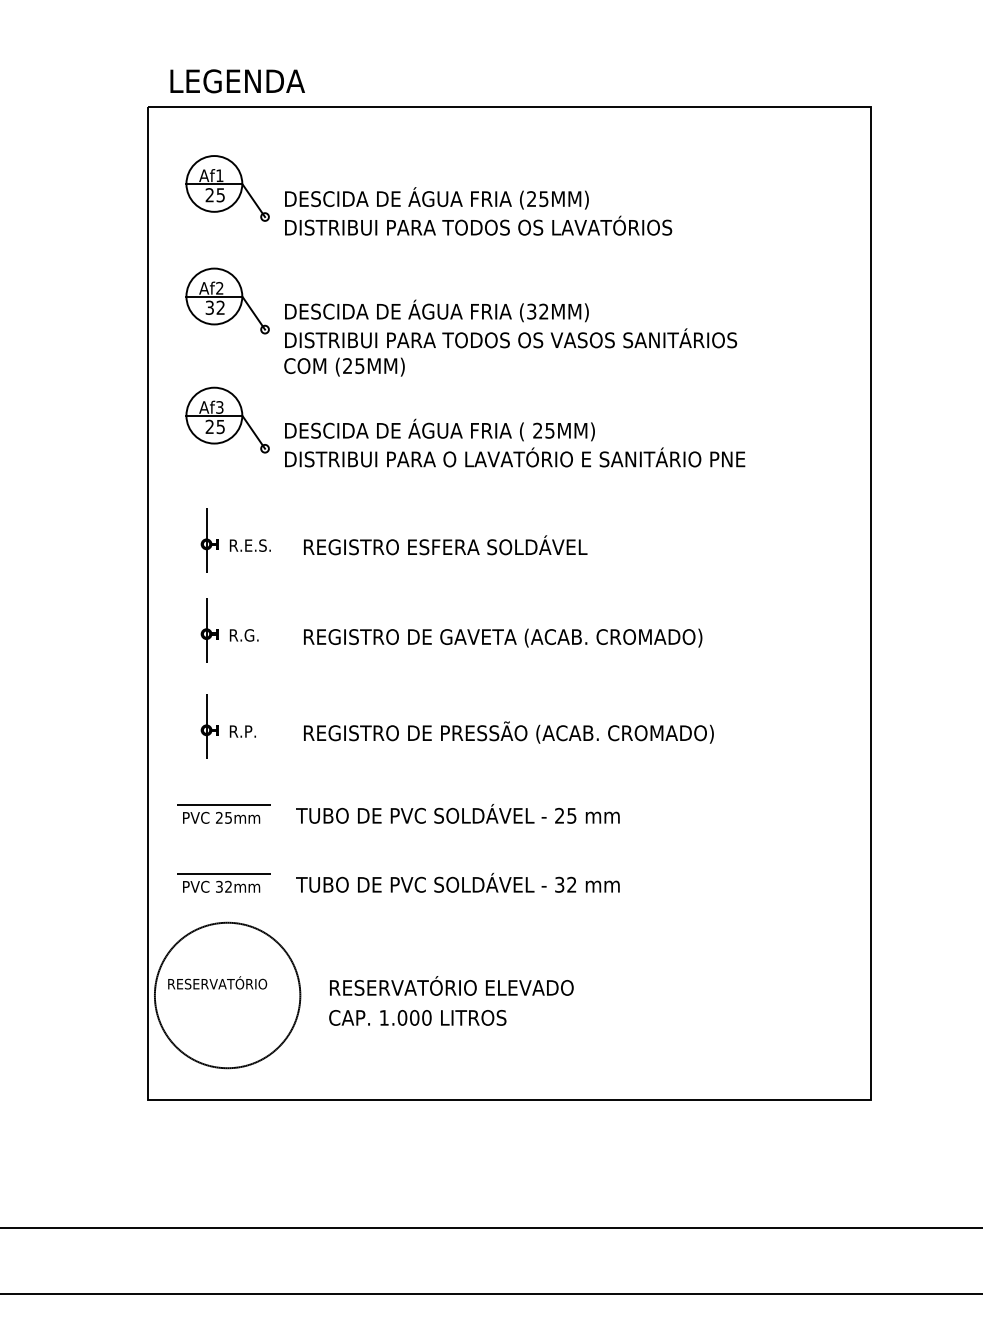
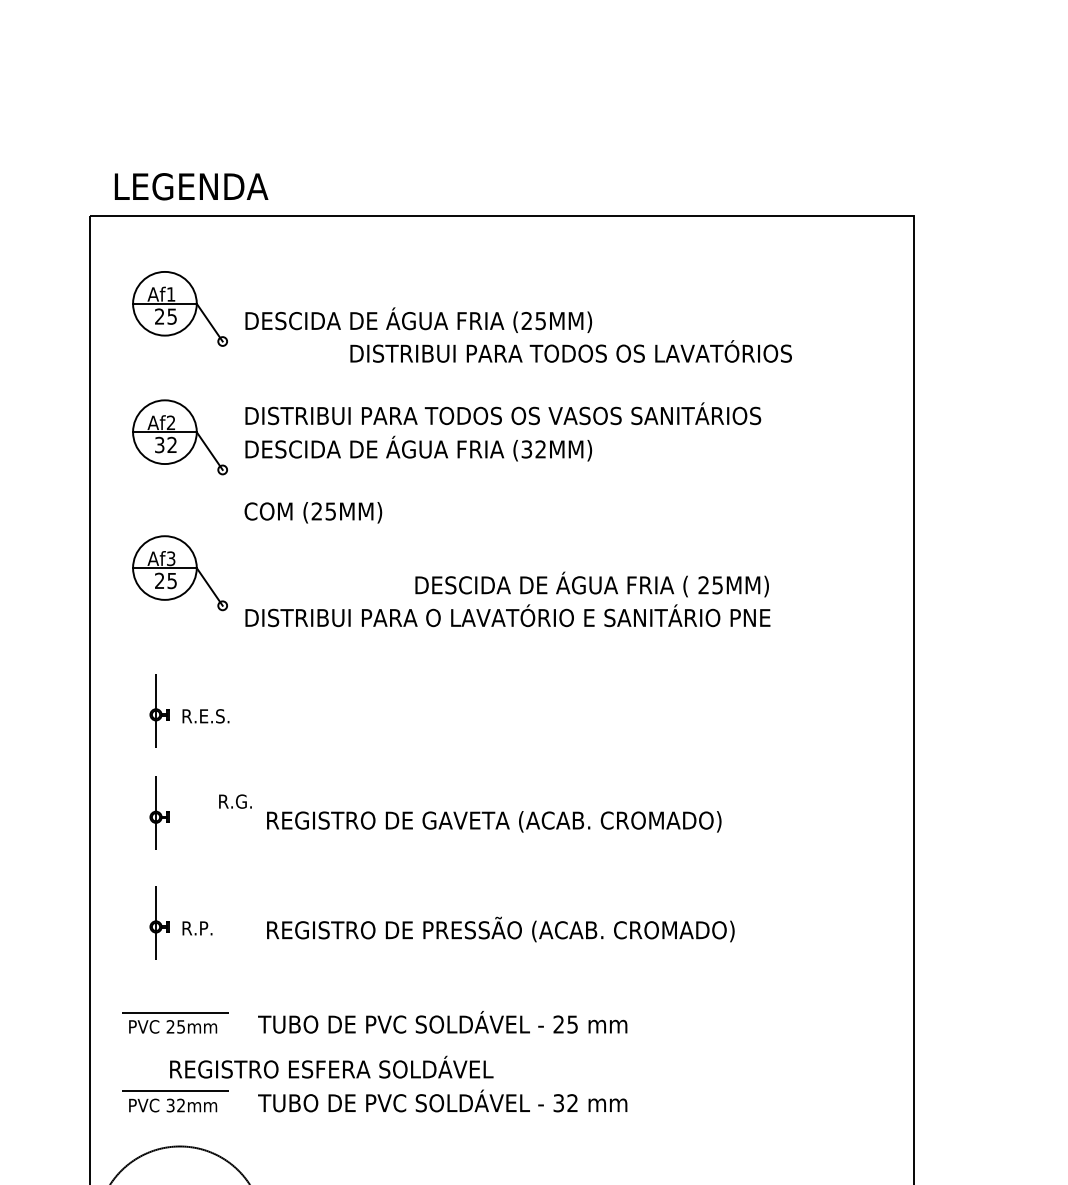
text: (478, 225) -> (571, 351), moved
text: (511, 338) -> (503, 413), moved
text: (439, 429) -> (591, 583), moved
text: (445, 545) -> (331, 1067), moved
text: (243, 635) -> (234, 801), moved

